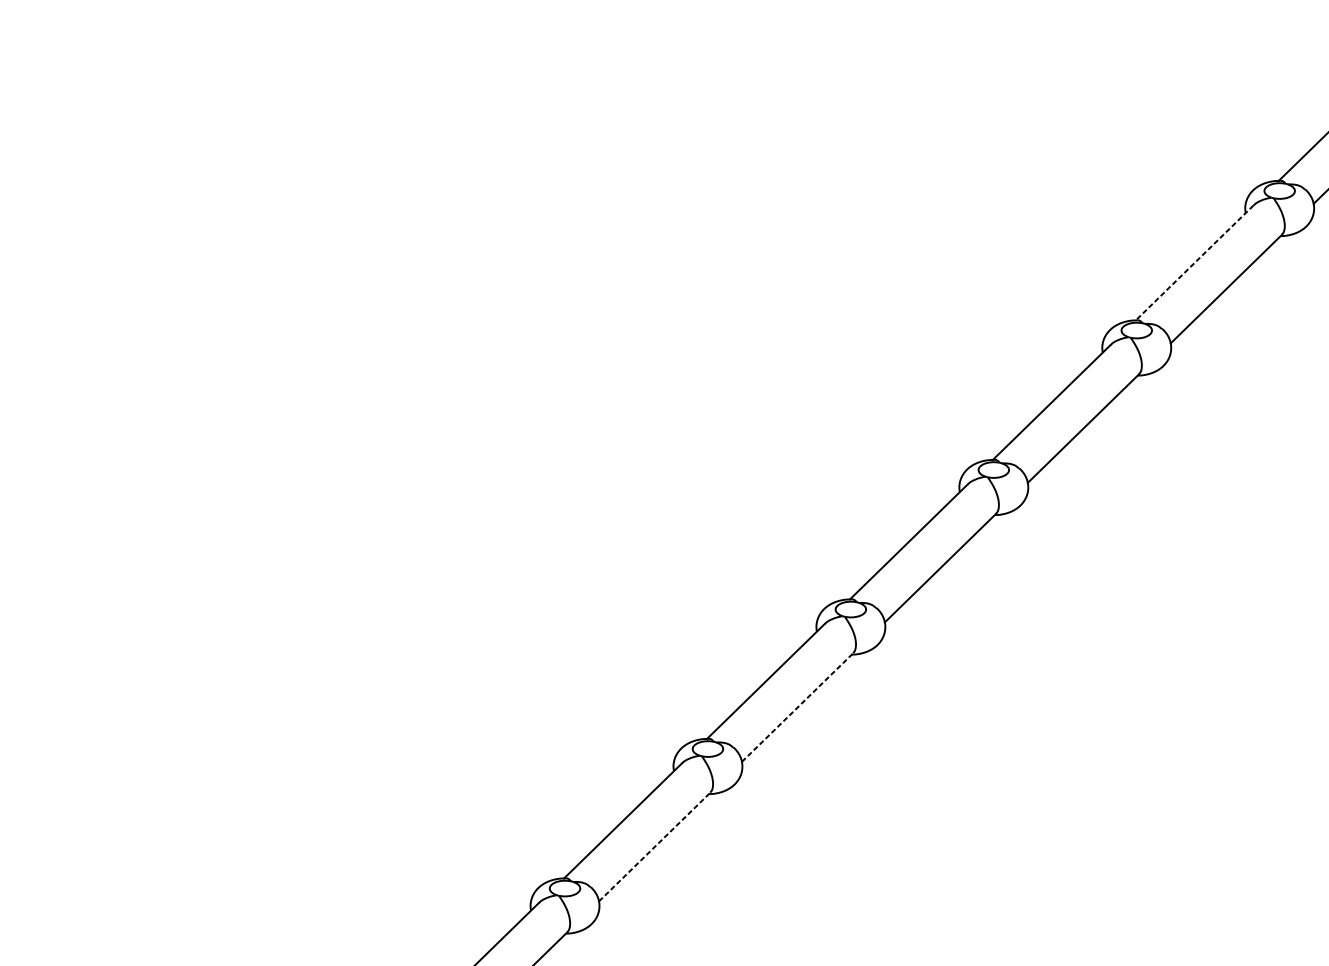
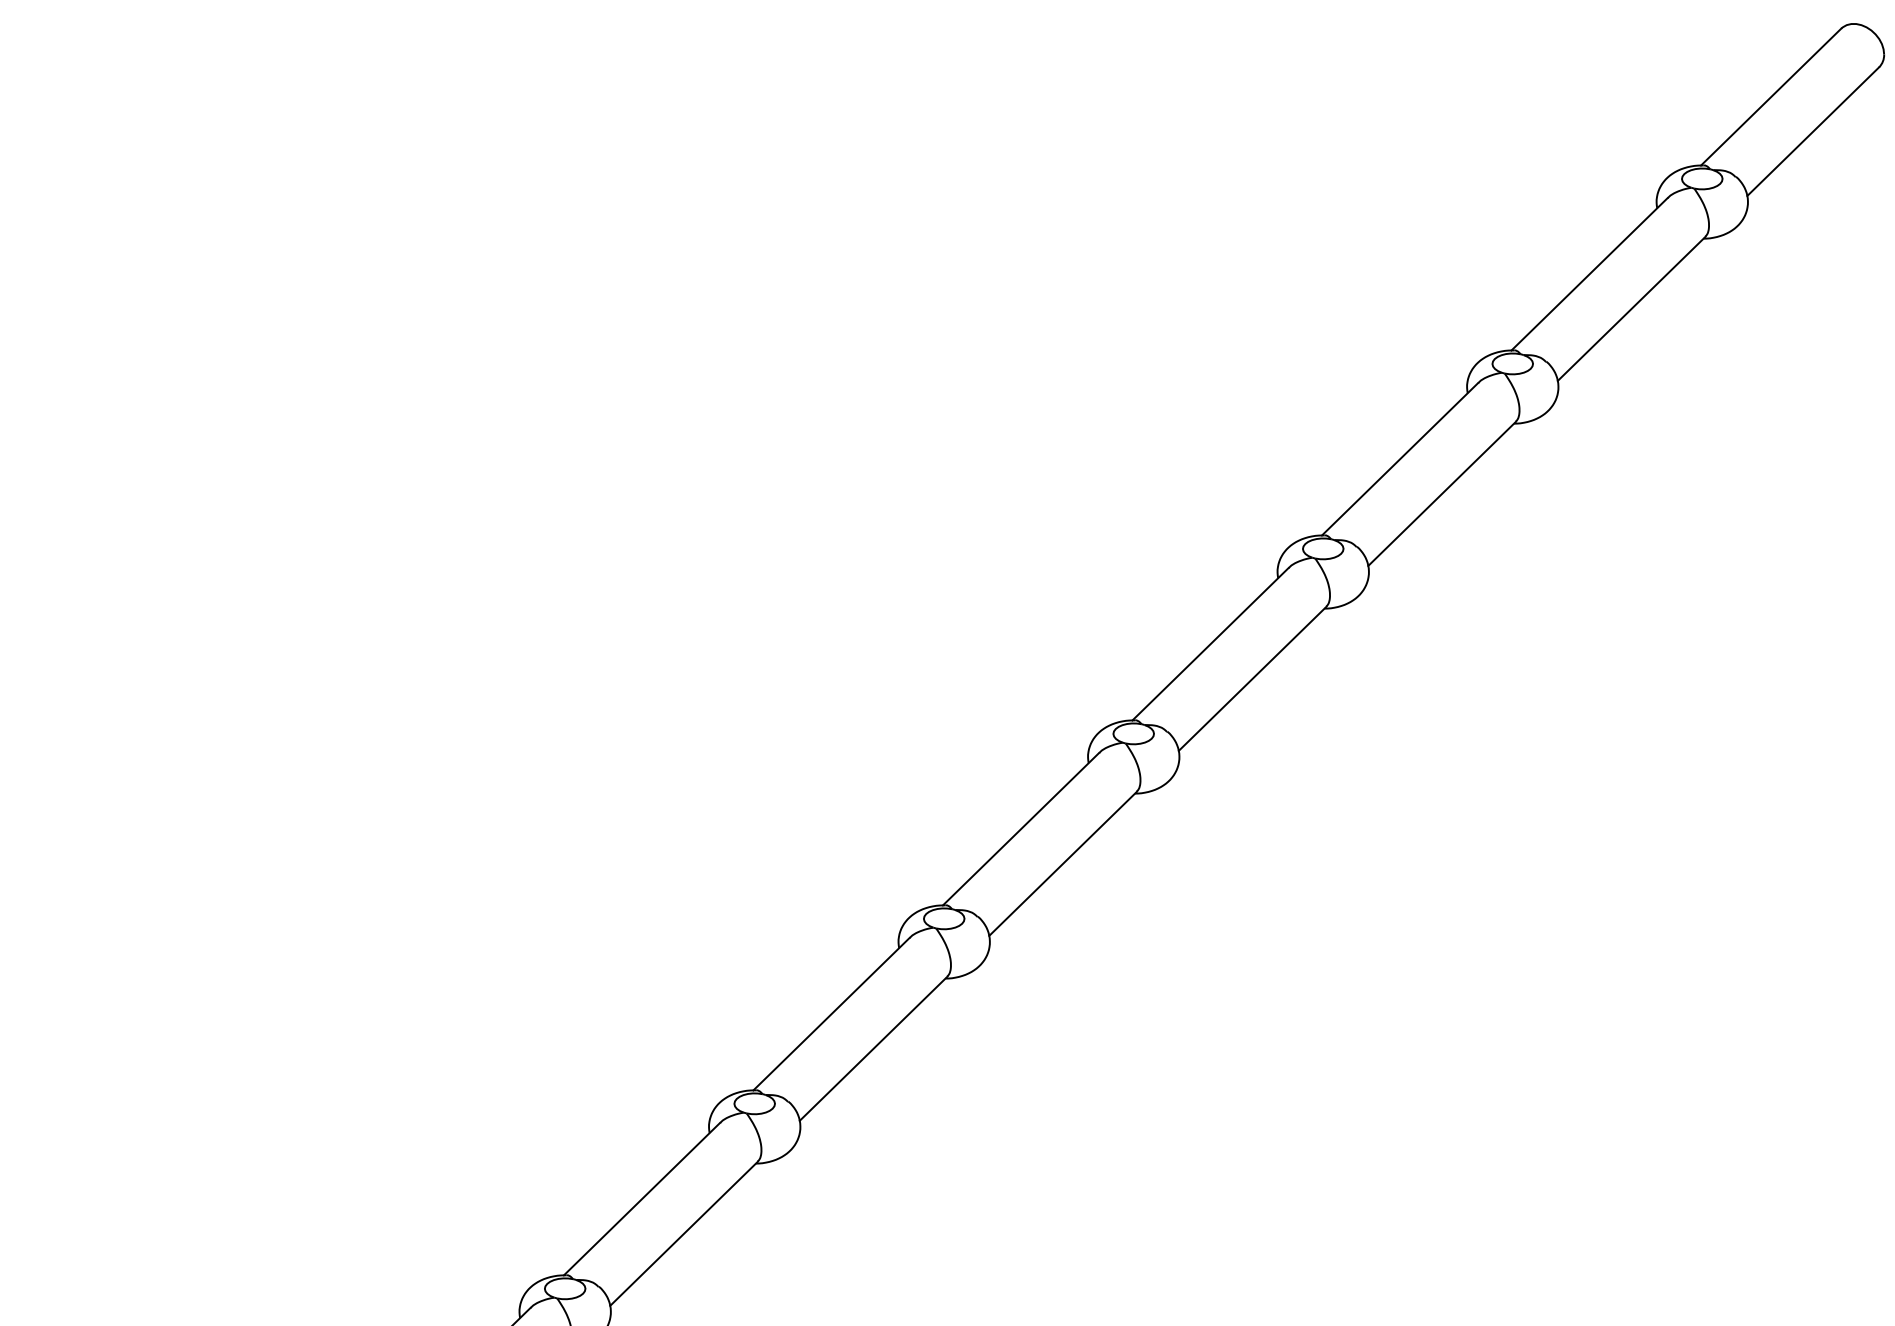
line: (1194, 263) -> (1589, 274), dashed -> solid
line: (797, 707) -> (1063, 863), dashed -> solid
line: (654, 846) -> (873, 1048), dashed -> solid

